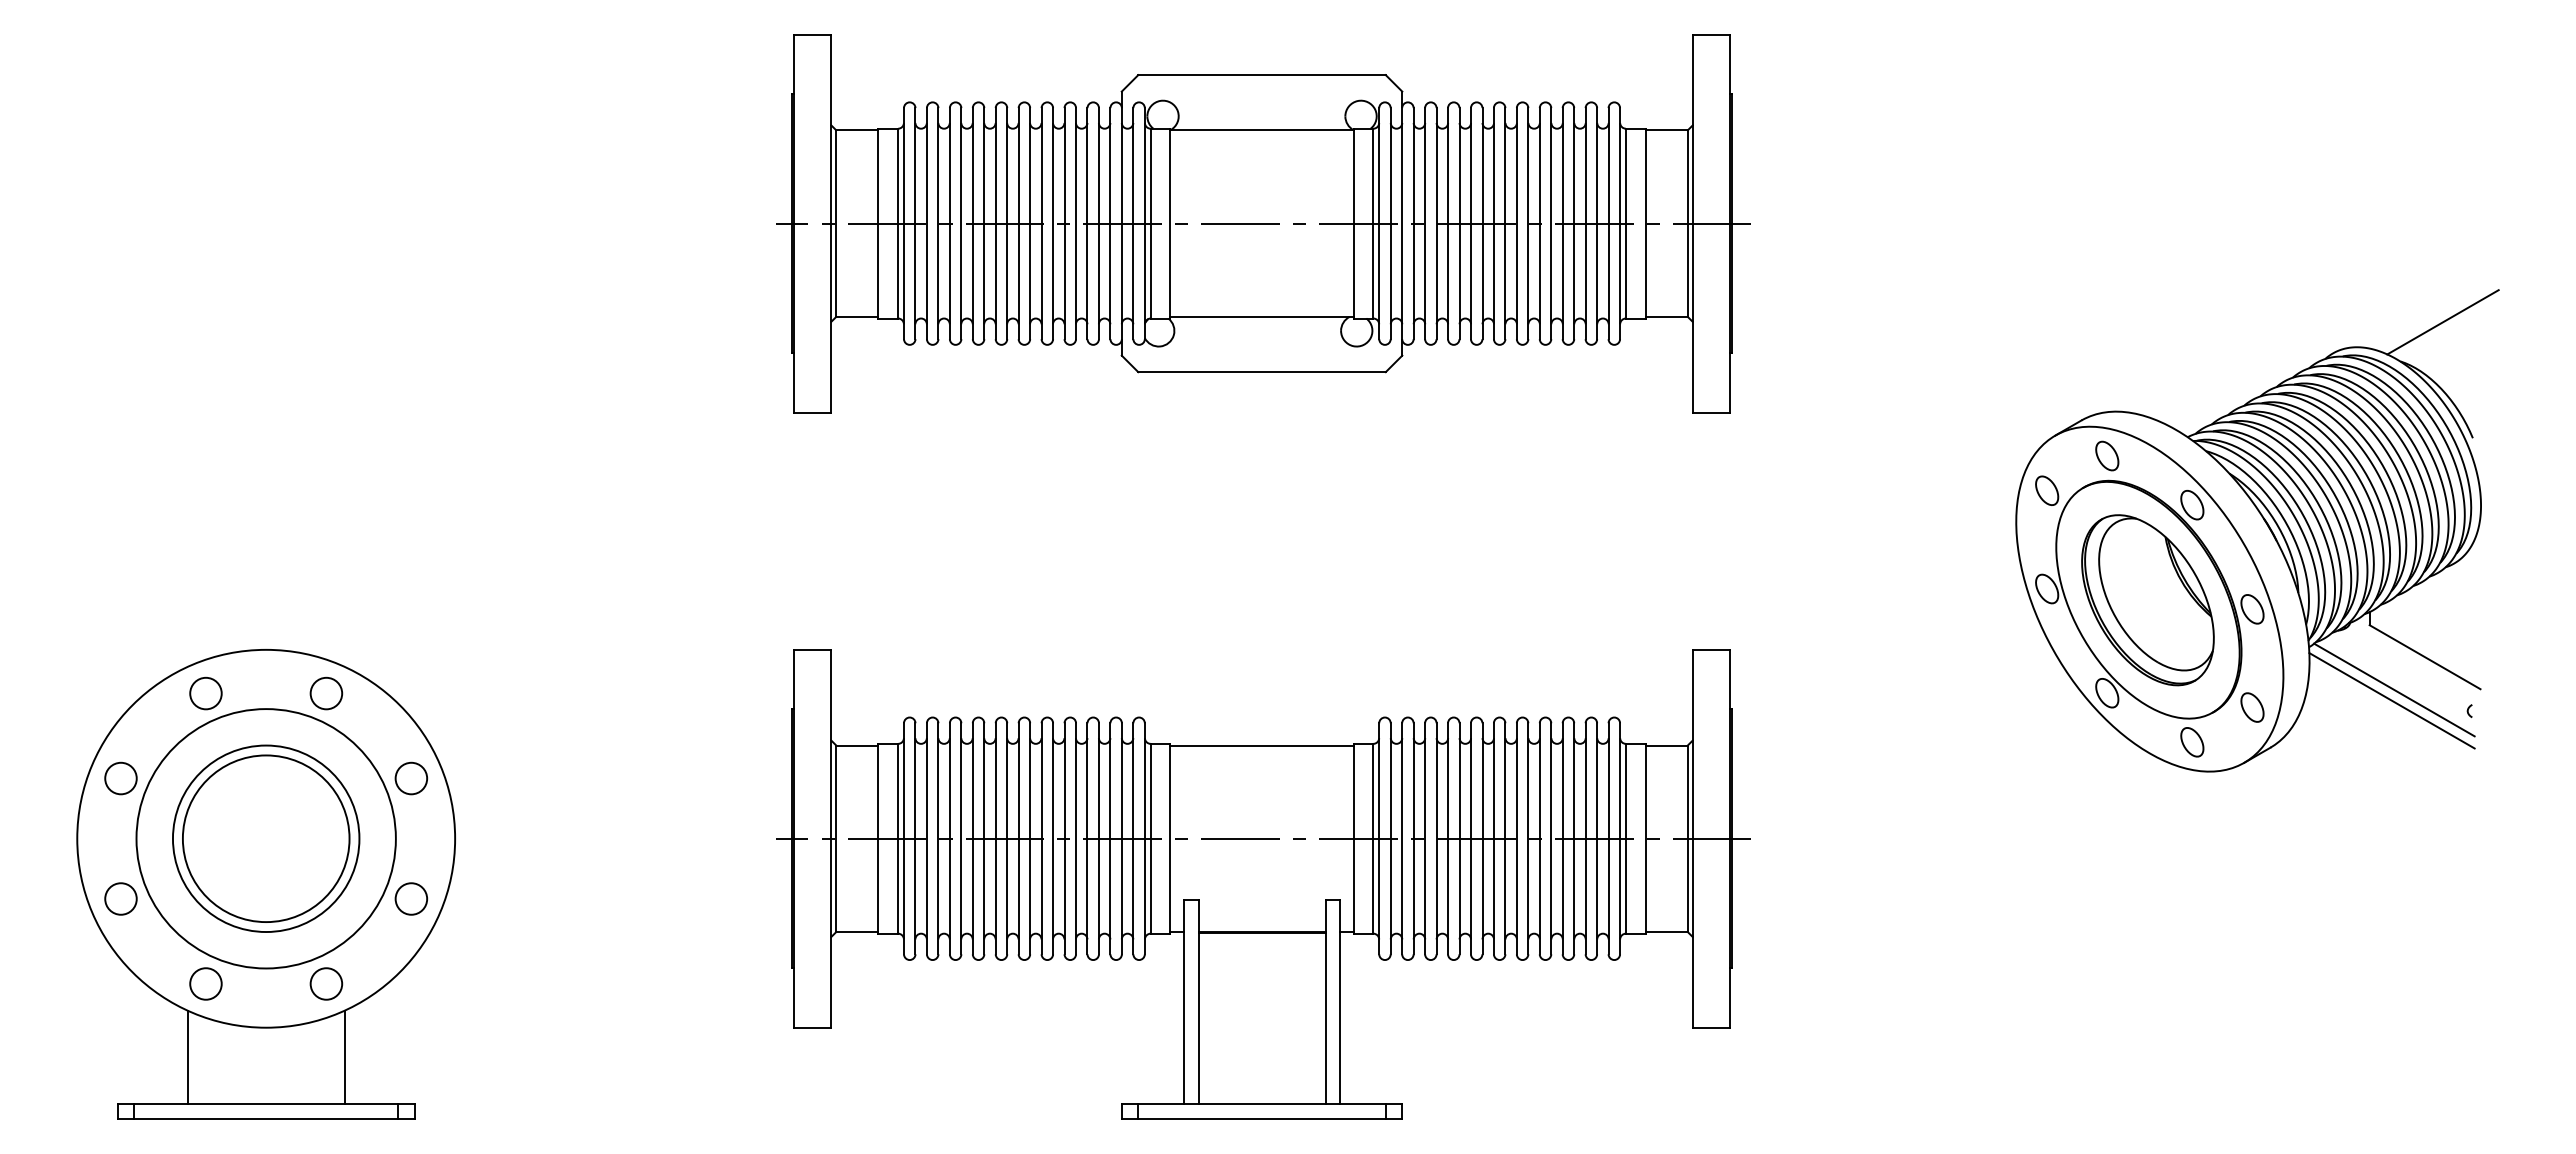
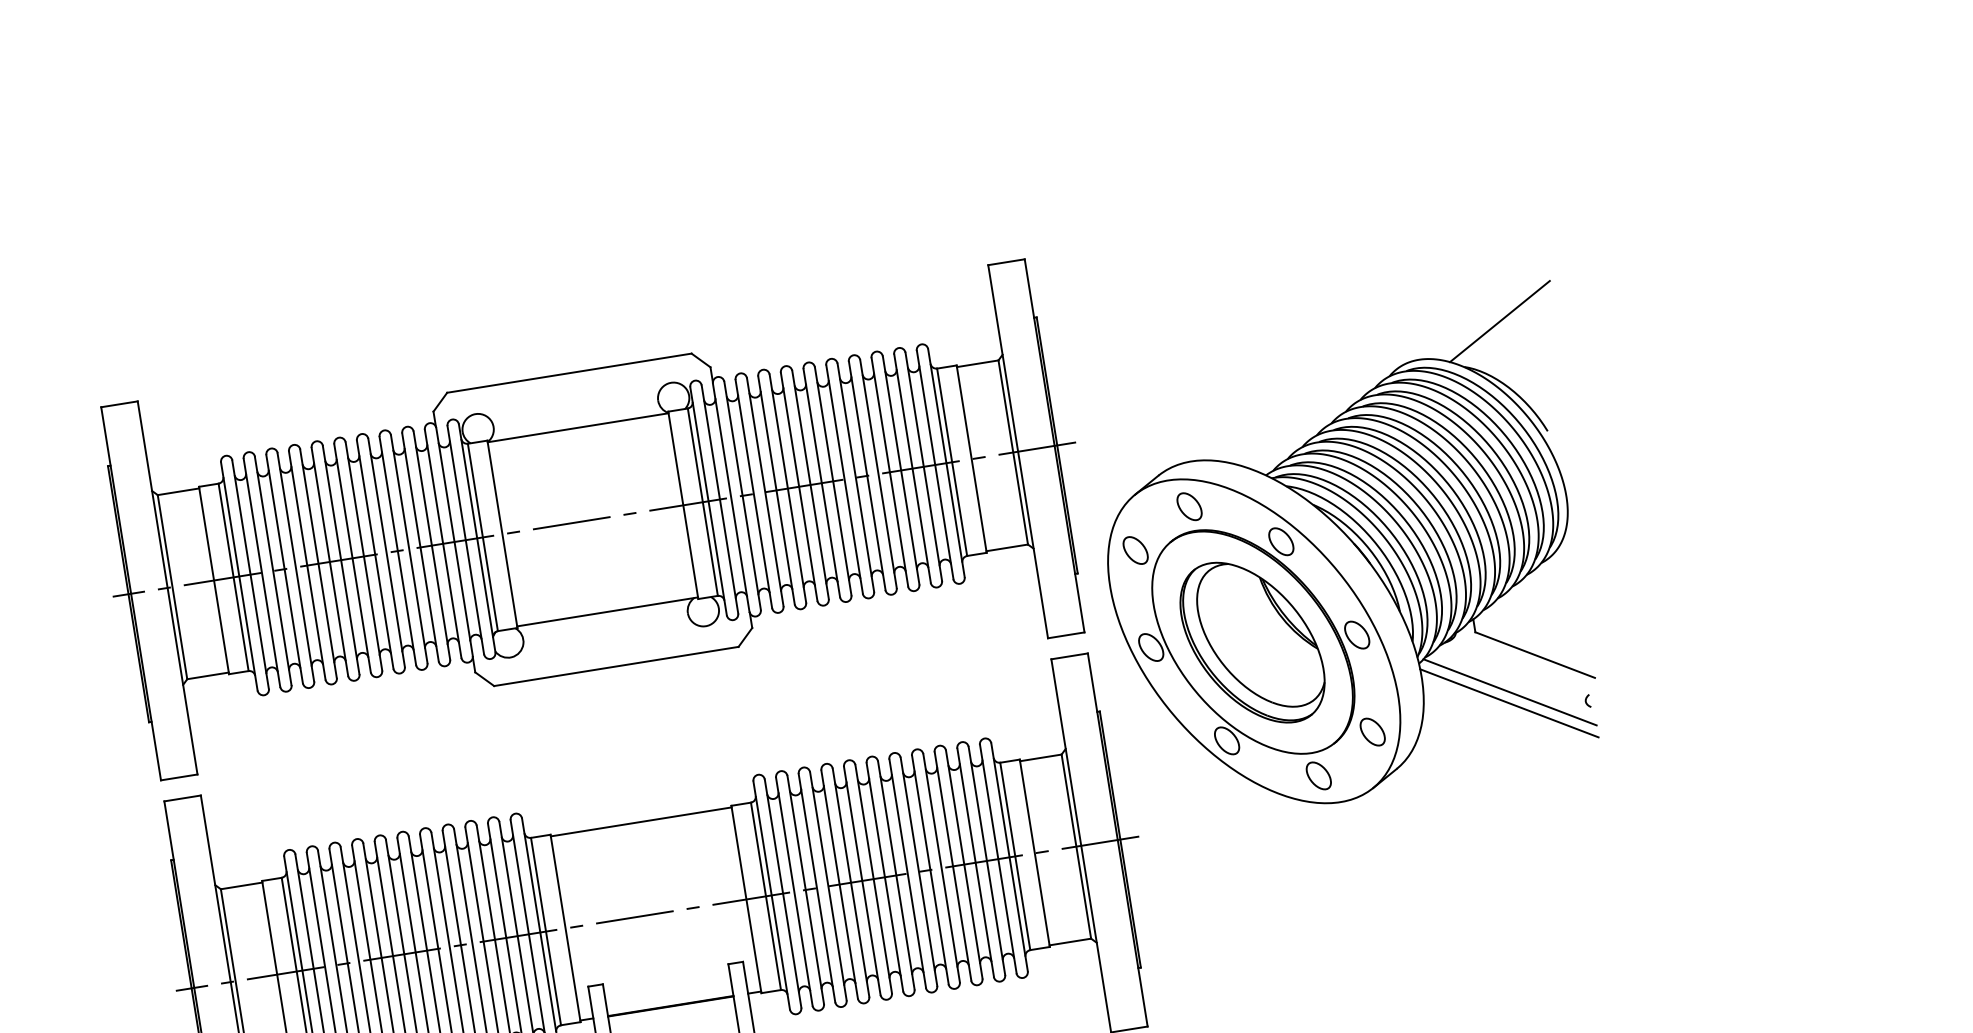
part: (1263, 223) -> (594, 519), moved
part: (2257, 530) -> (1349, 556), moved

